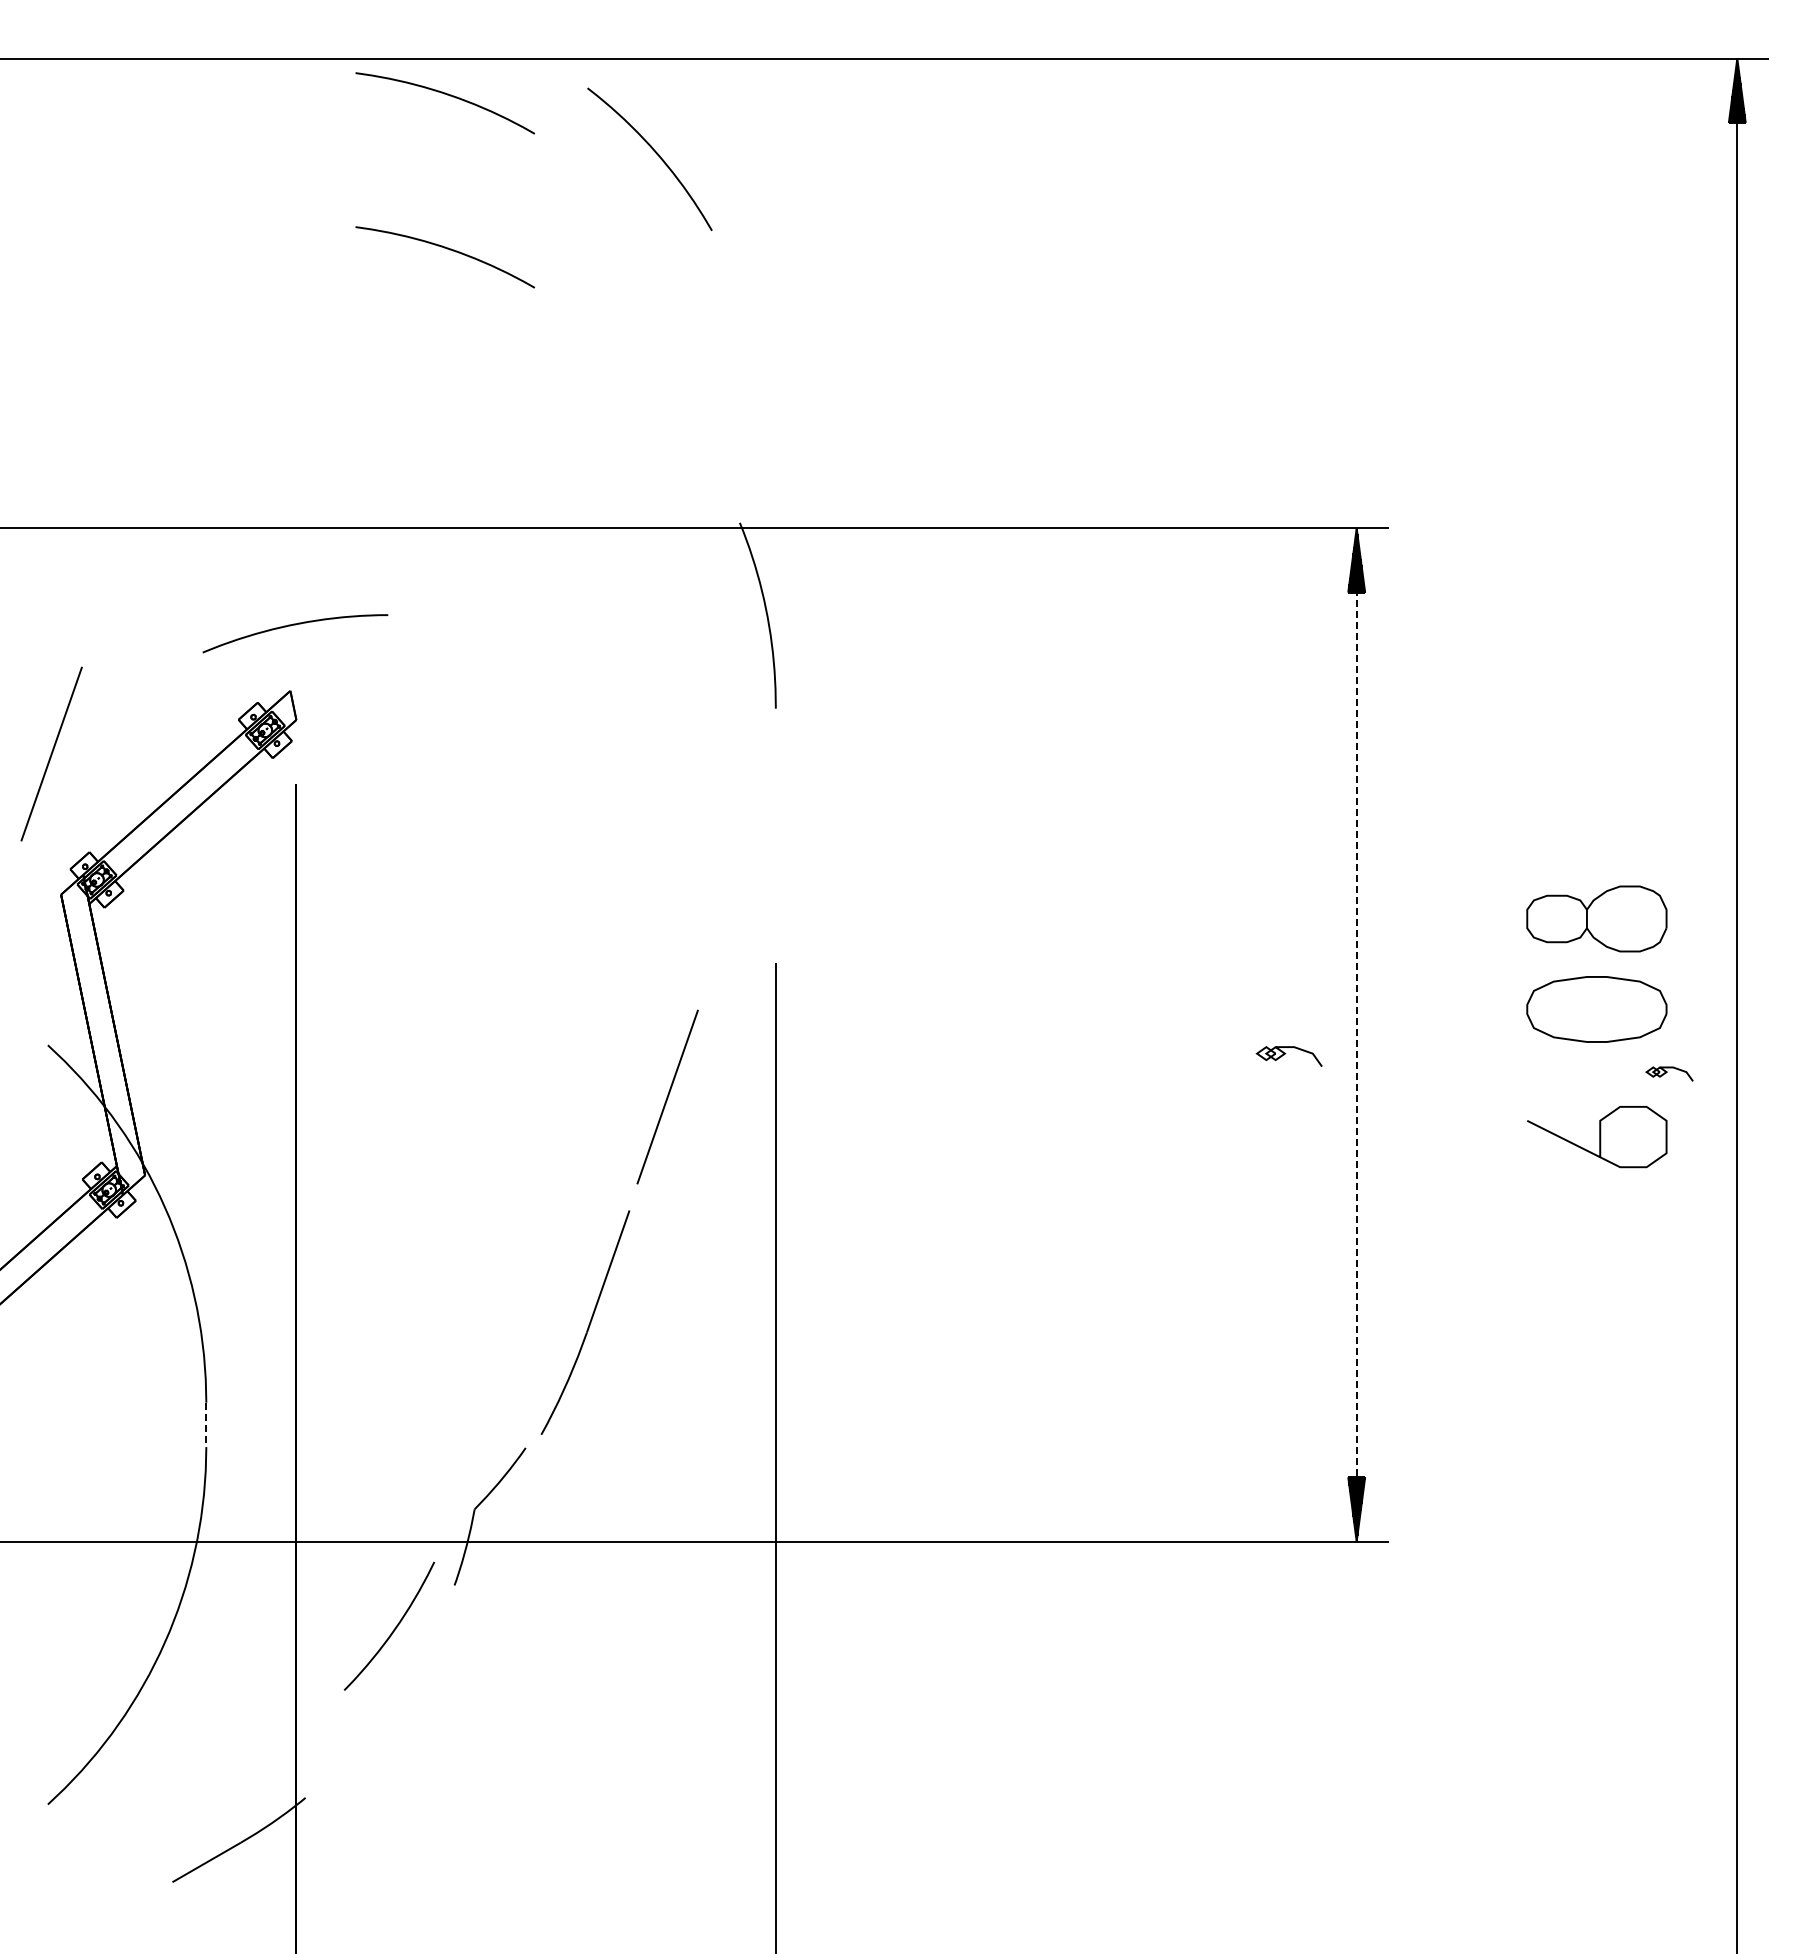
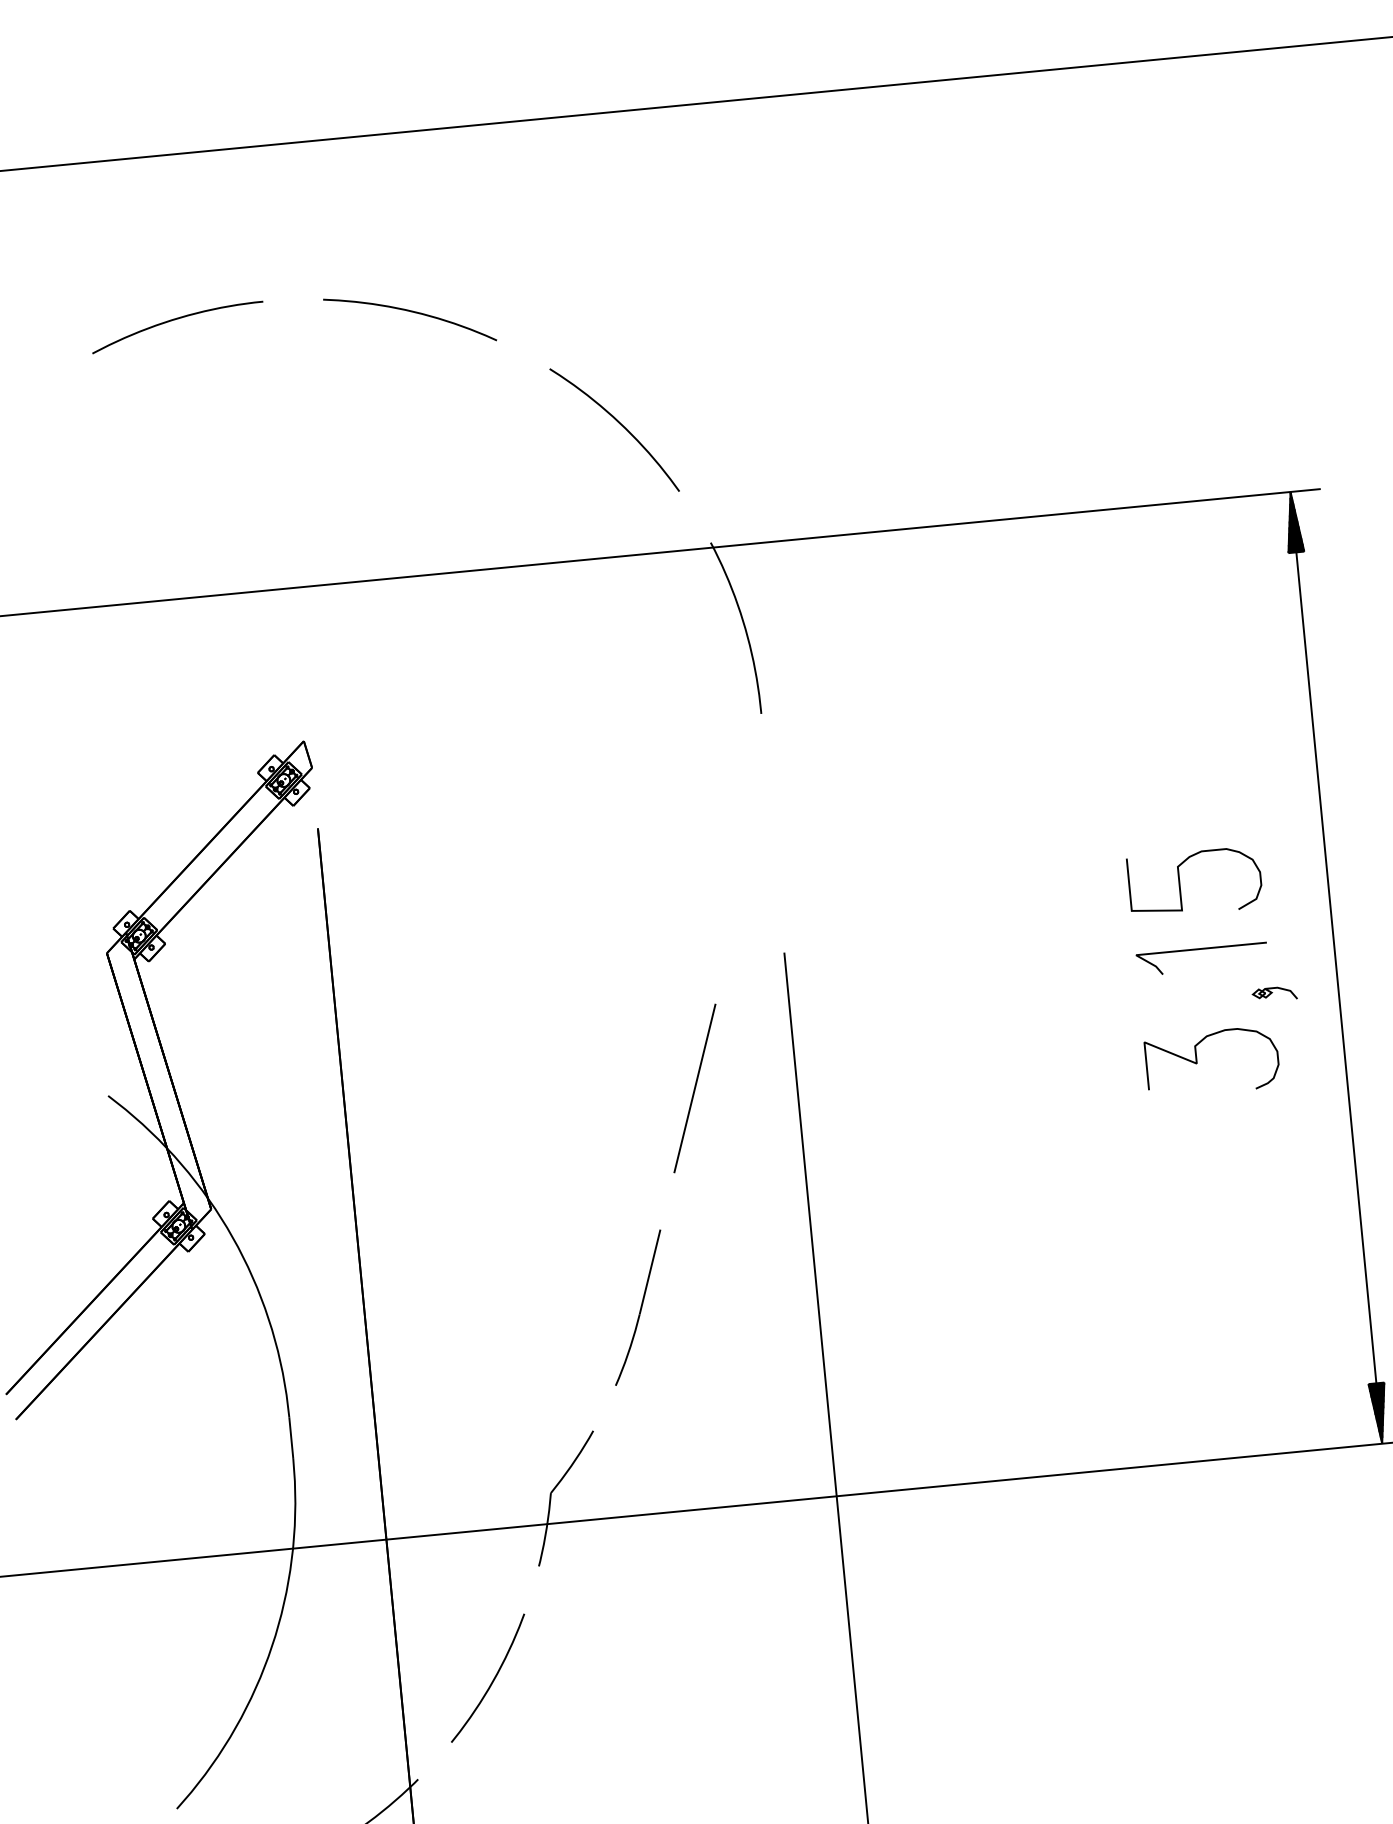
curve: (447, 95) -> (397, 167), removed
curve: (654, 152) -> (618, 423), moved
curve: (295, 625) -> (177, 319), moved
line: (51, 753) -> (85, 821), removed
curve: (1200, 930) -> (1180, 883), added
line: (1215, 1002) -> (1200, 950), added
line: (1356, 1034) -> (1336, 967), dashed -> solid
part: (1288, 1056) -> (1274, 994), size x0.71
curve: (1200, 1121) -> (1197, 1063), added
part: (585, 1322) -> (638, 1307), size x0.71
line: (206, 1425) -> (291, 1438), dashed -> solid
curve: (393, 1629) -> (492, 1680), moved

